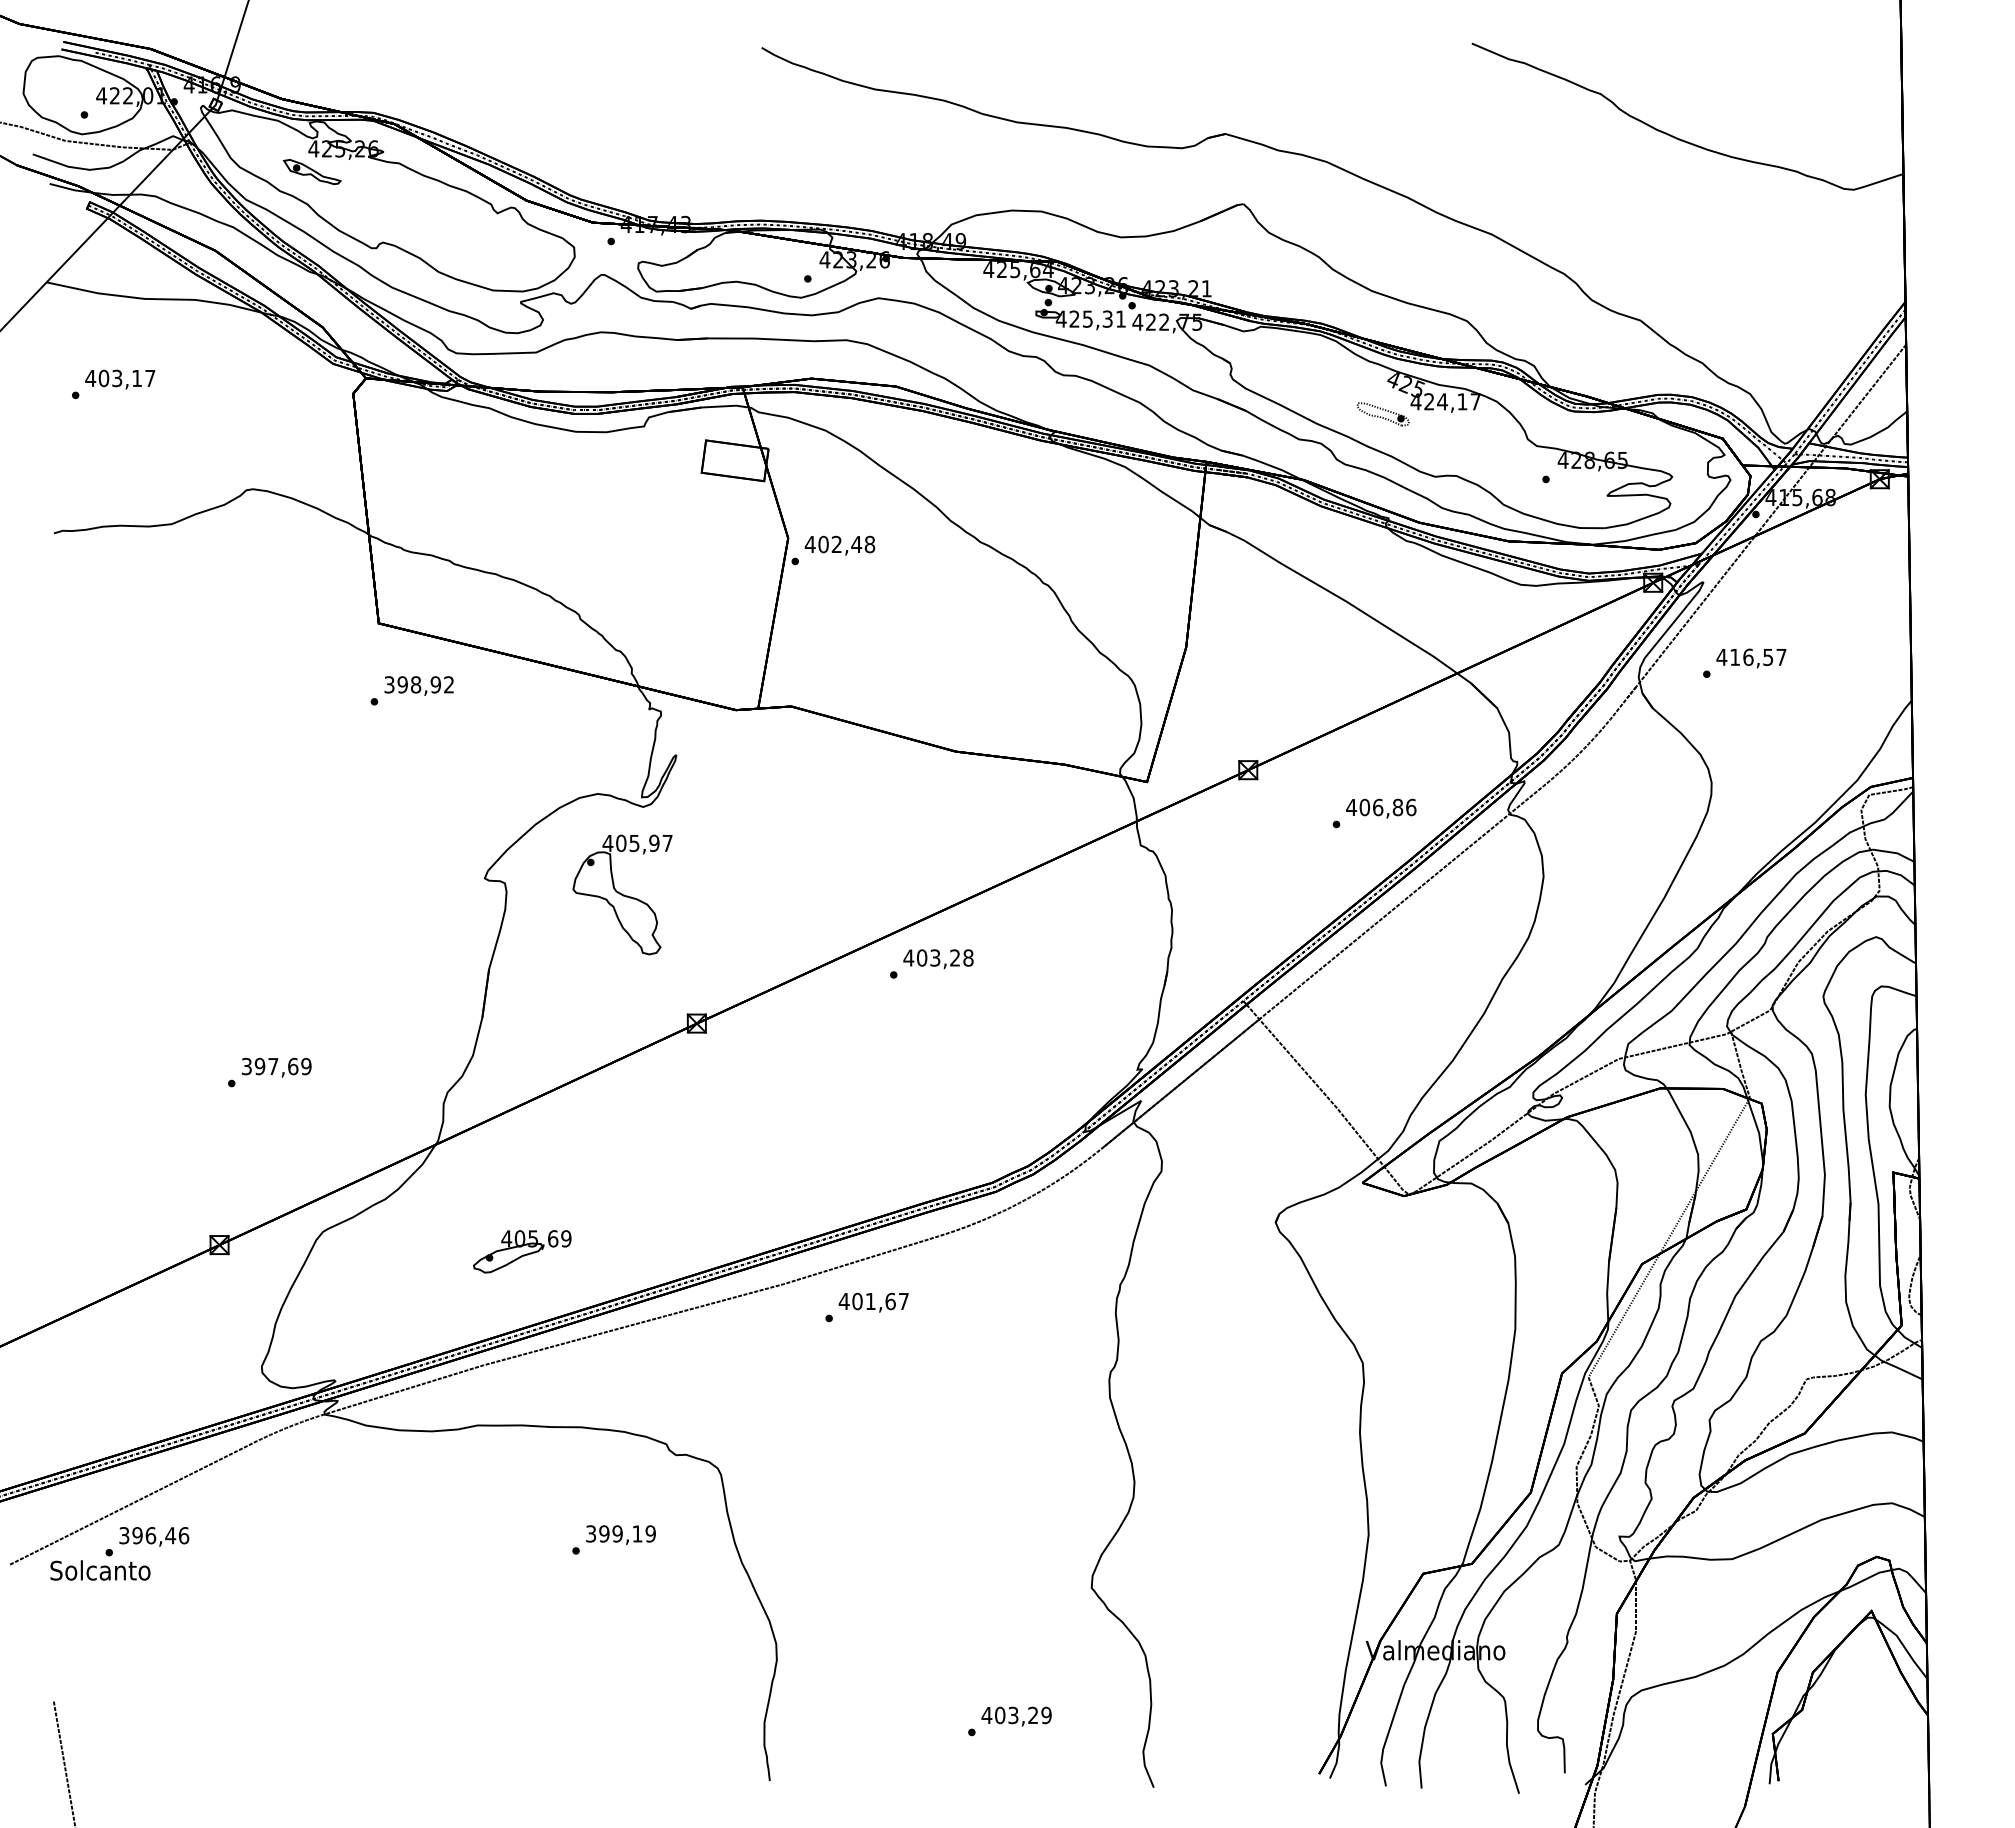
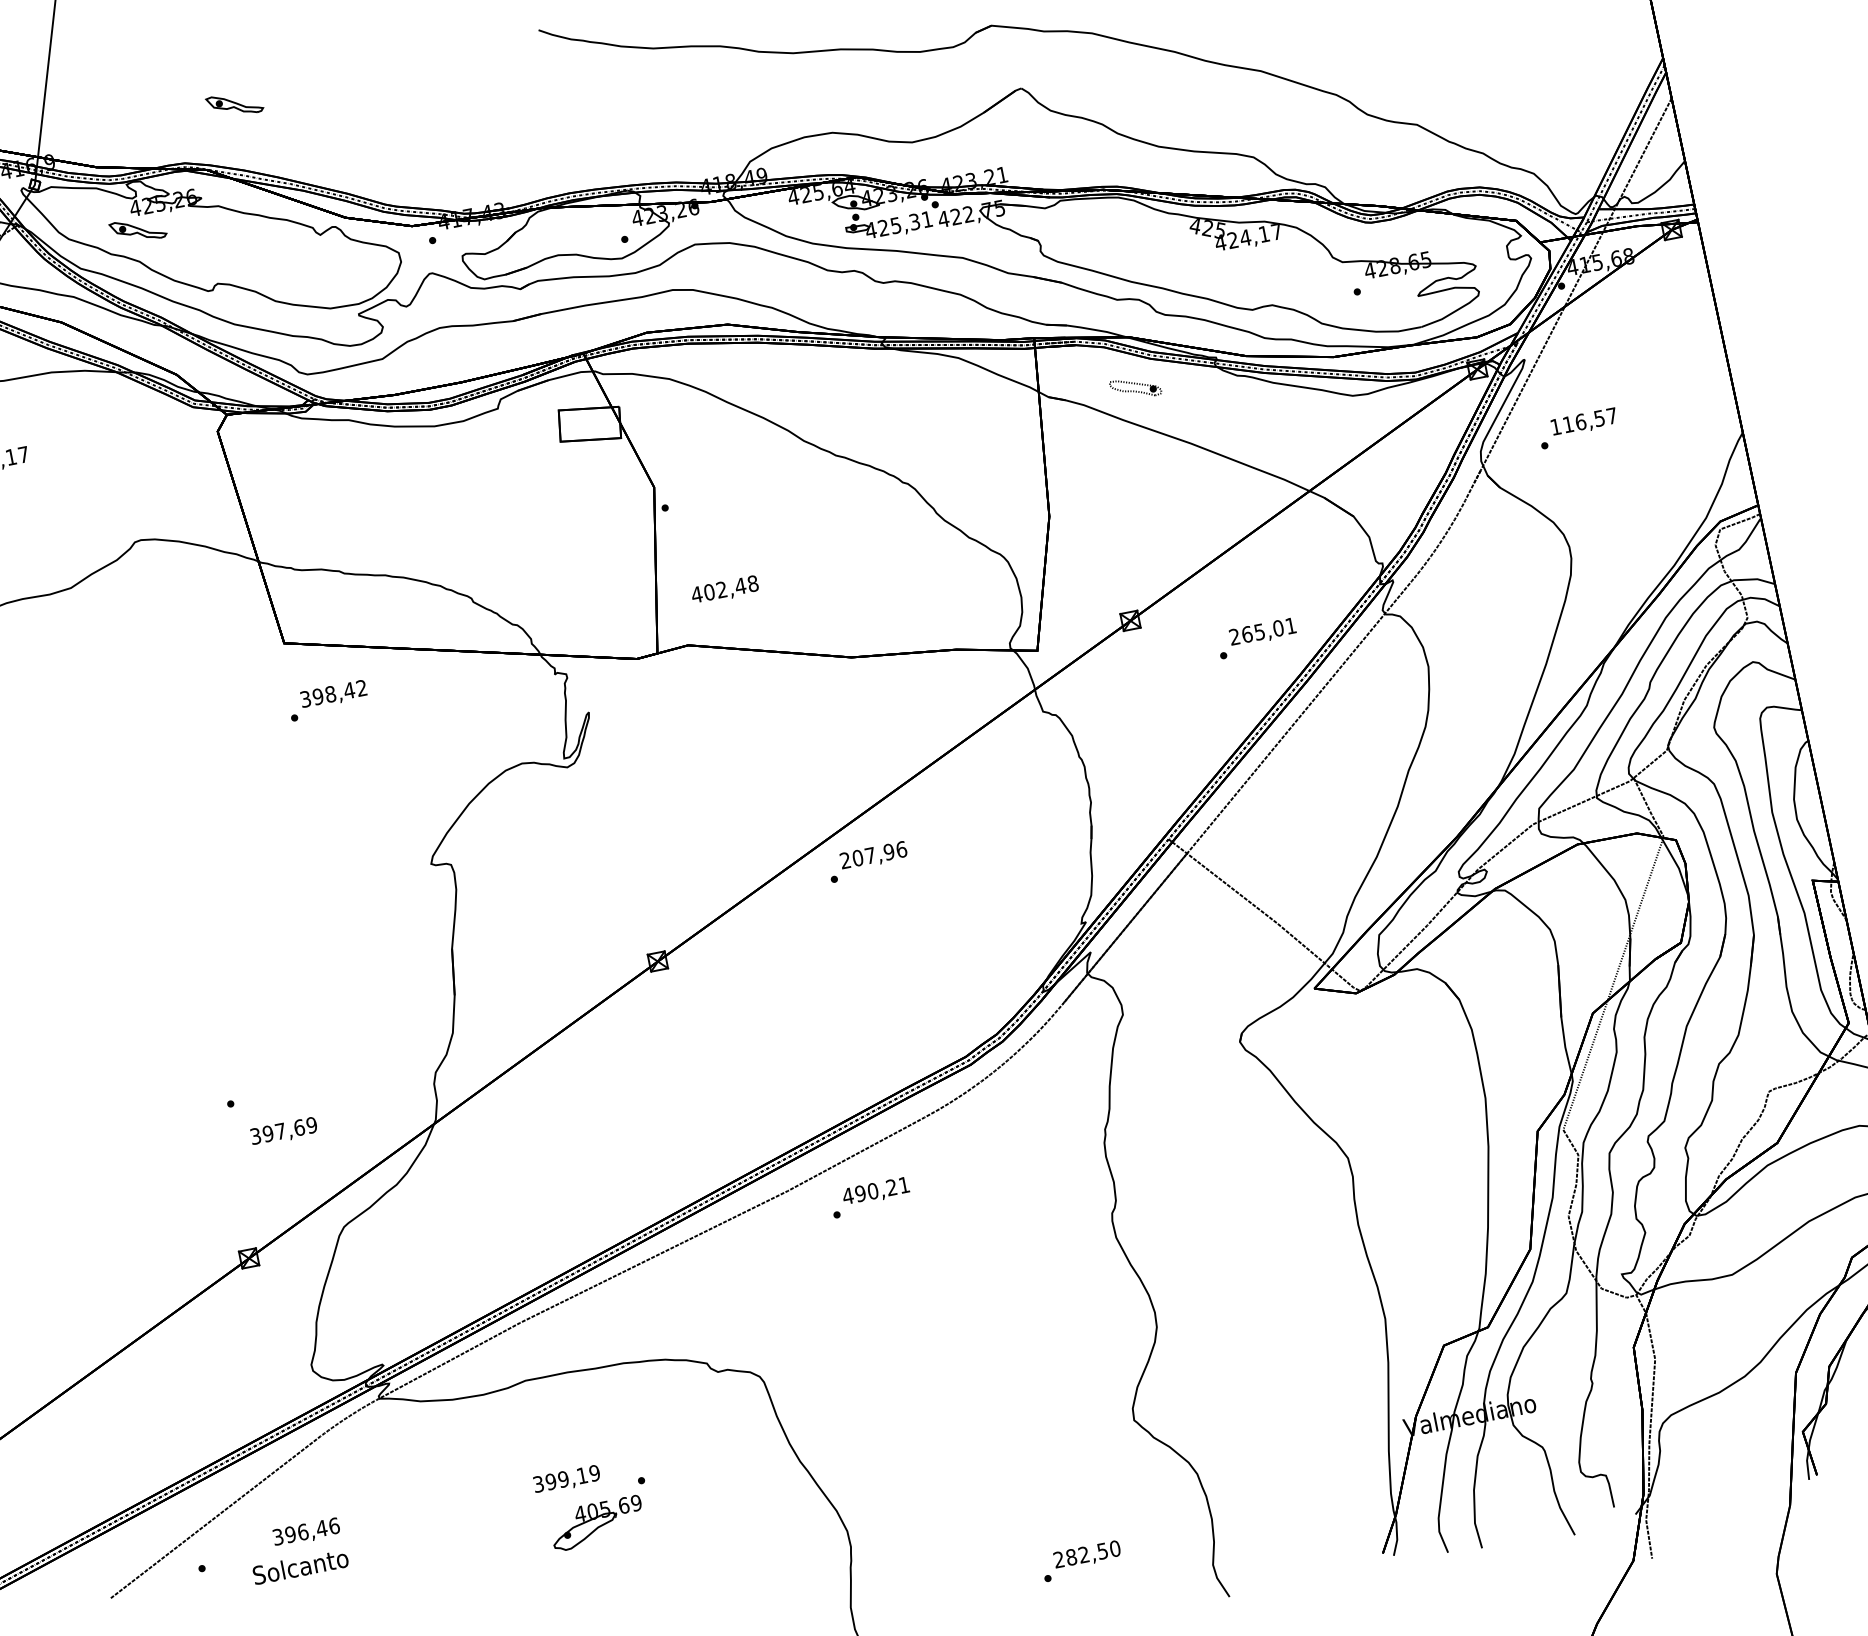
part: (435, 63) -> (234, 105), added
part: (1382, 414) -> (1135, 388), moved
text: (839, 545) -> (724, 590), moved
text: (1721, 657) -> (1555, 427), 416,57 -> 116,57
text: (435, 684) -> (348, 690), 398,92 -> 398,42
text: (1381, 807) -> (1262, 631), 406,86 -> 265,01
part: (622, 894) -> (563, 853), removed
text: (938, 957) -> (873, 854), 403,28 -> 207,96
text: (276, 1067) -> (283, 1131), moved
part: (522, 1251) -> (597, 1523), moved
text: (880, 1301) -> (882, 1189), 401,67 -> 490,21
text: (620, 1534) -> (566, 1479), moved
text: (154, 1536) -> (306, 1532), moved
text: (100, 1570) -> (300, 1566), moved
text: (1016, 1715) -> (1086, 1554), 403,29 -> 282,50

